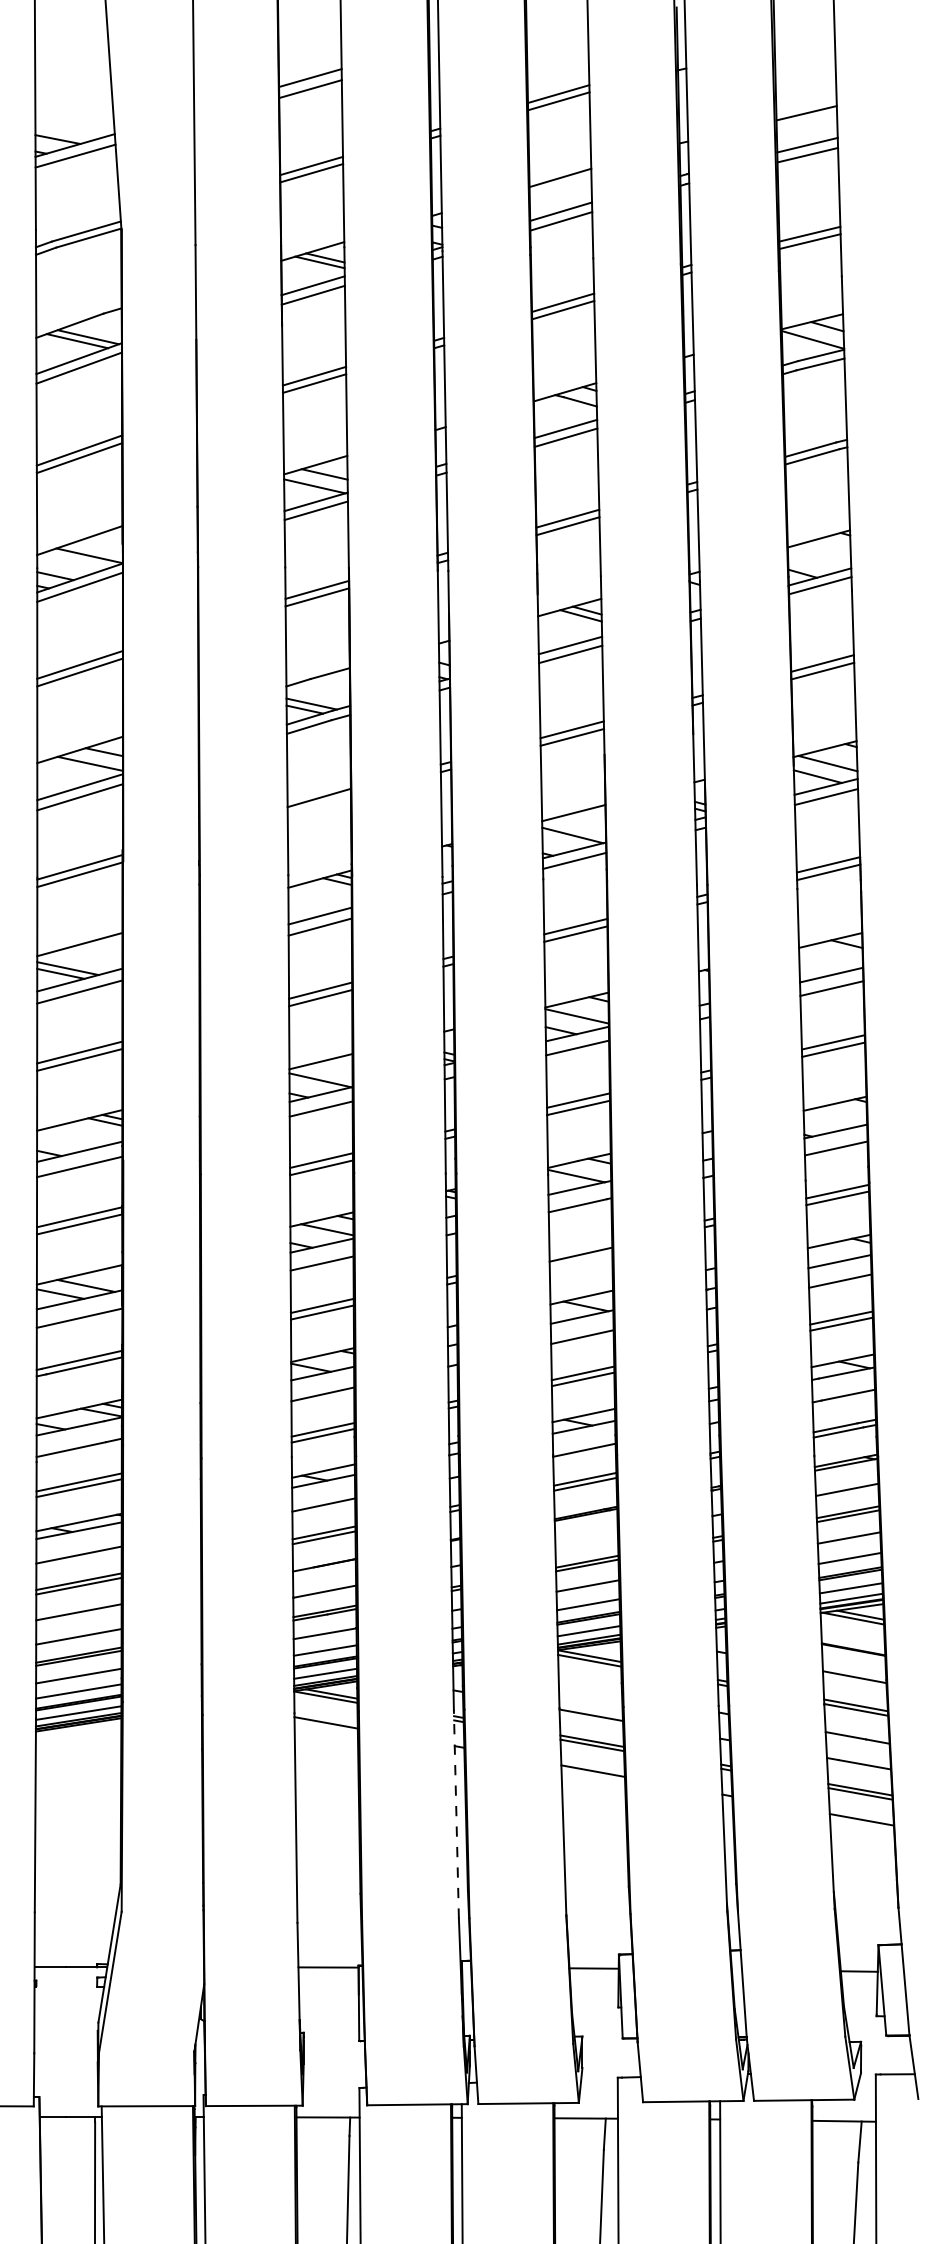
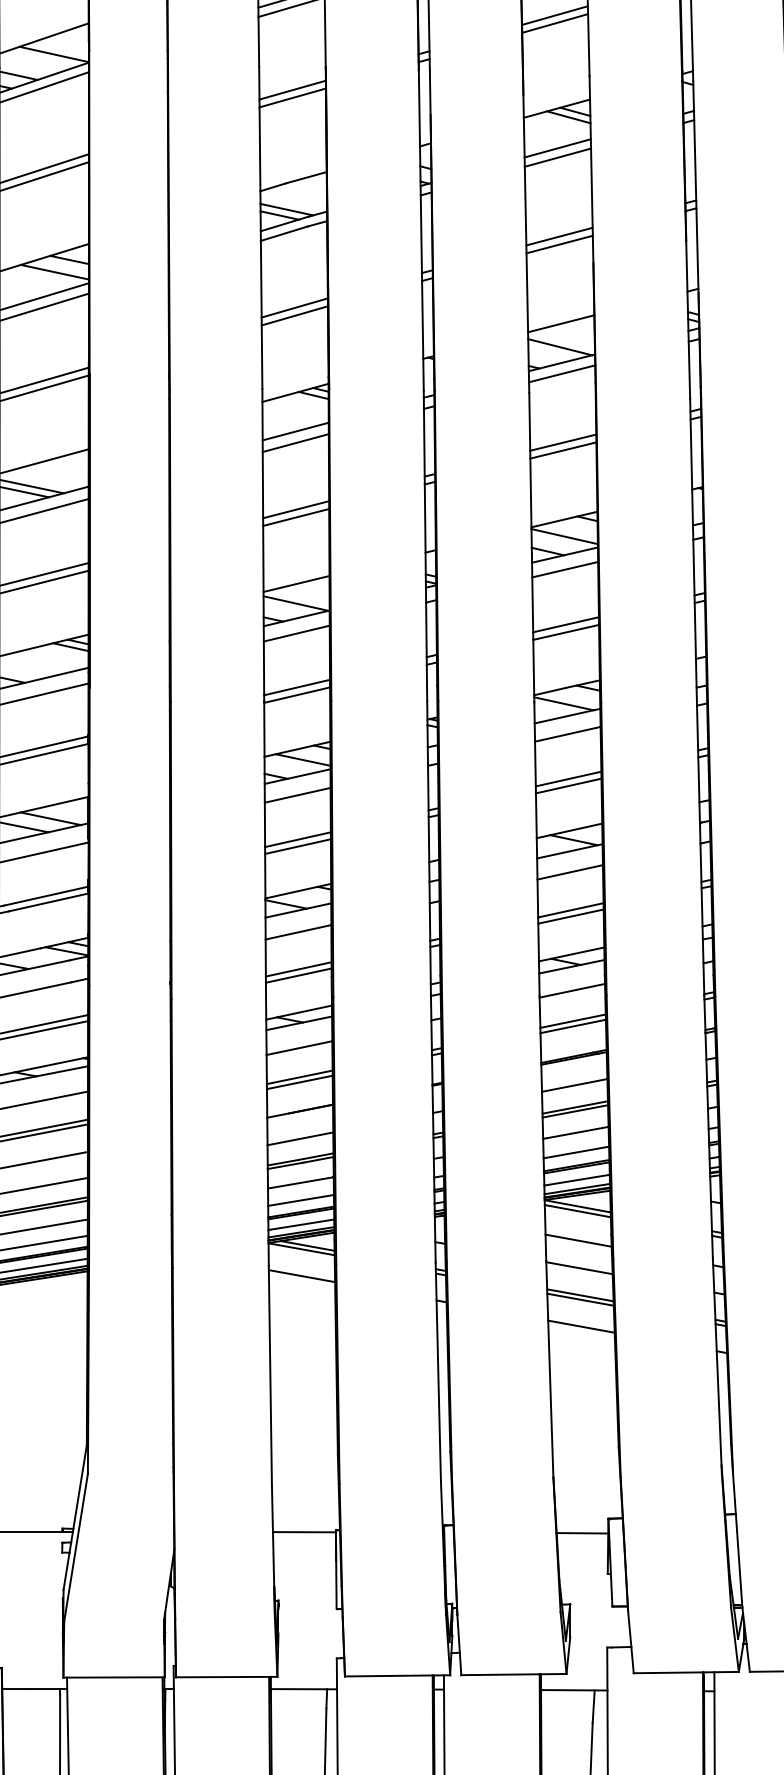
line: (318, 805) -> (293, 315), added
line: (580, 1247) -> (568, 778), added
line: (586, 1540) -> (574, 1085), added
line: (590, 1688) -> (578, 1240), added
line: (456, 1813) -> (438, 1371), dashed -> solid

